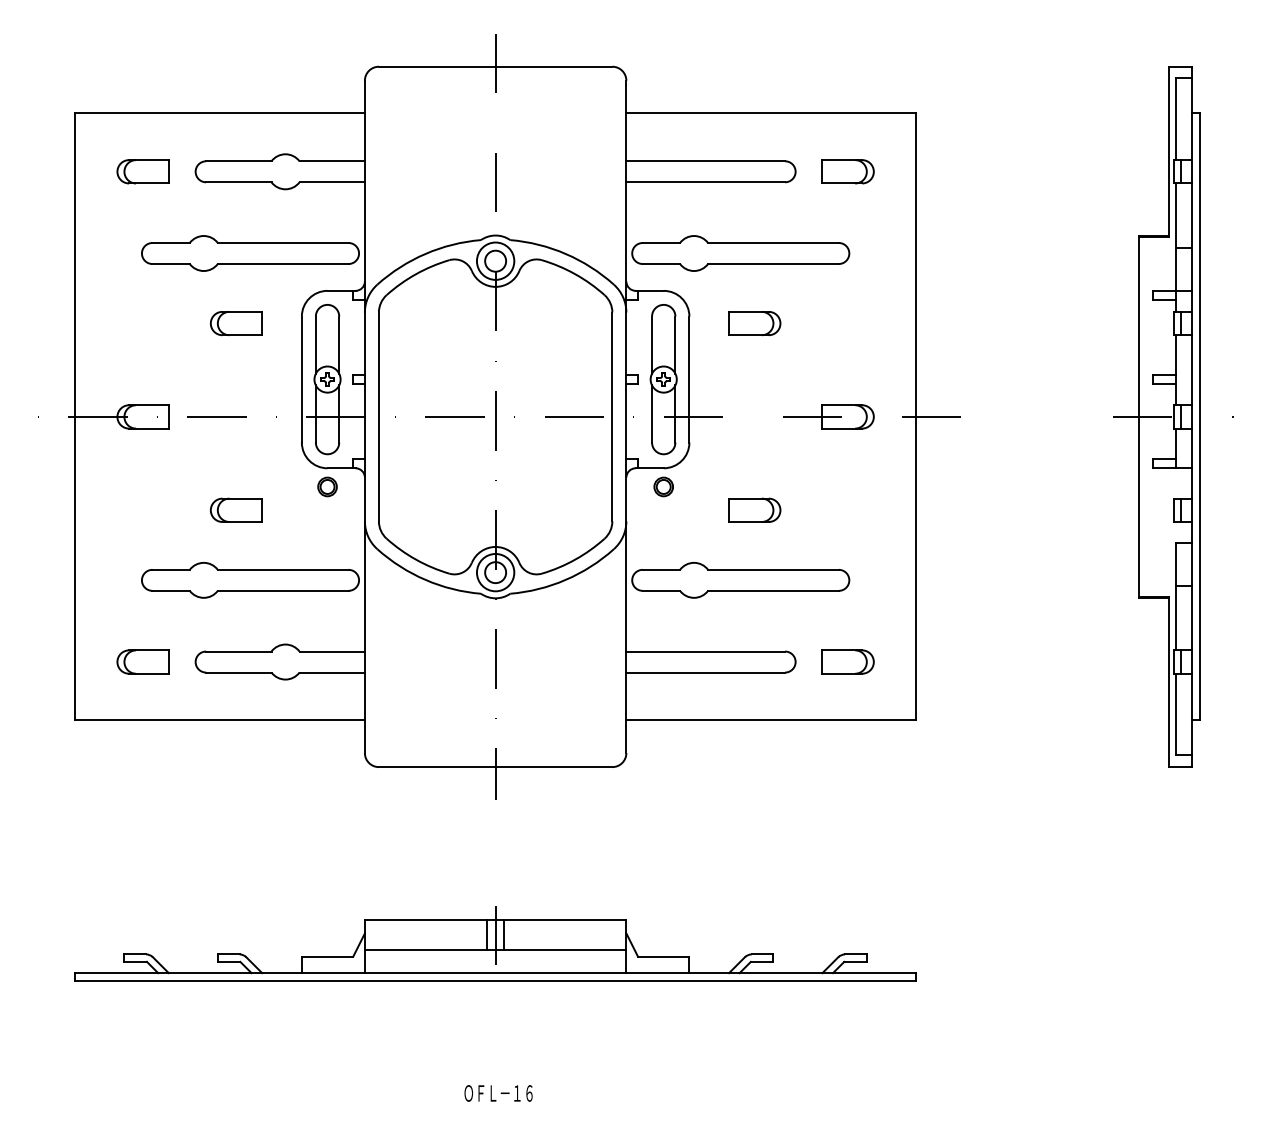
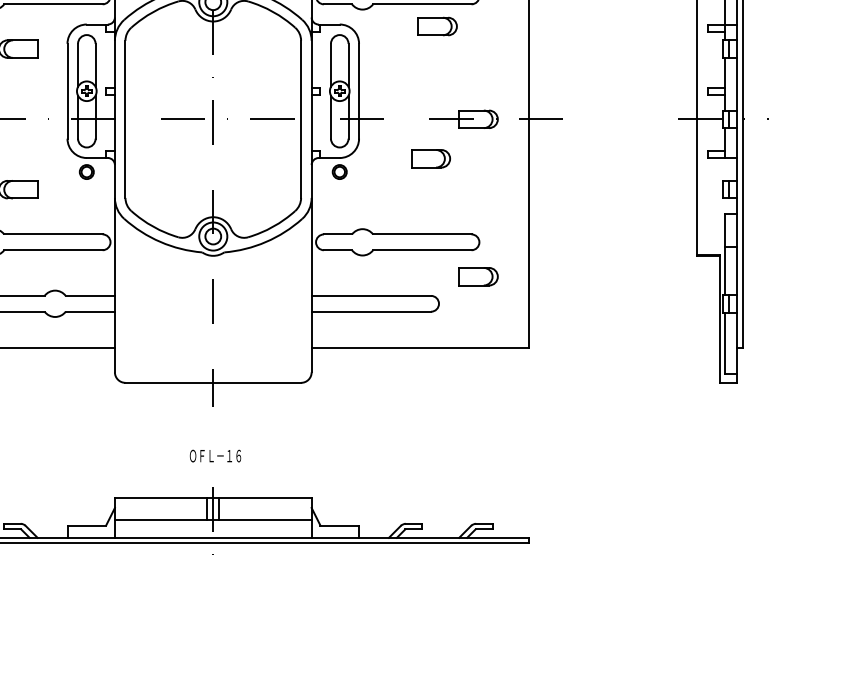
part: (754, 323) -> (437, 26), moved
part: (754, 509) -> (430, 158), moved
part: (847, 661) -> (478, 276), moved
text: (498, 1093) -> (215, 456), moved

